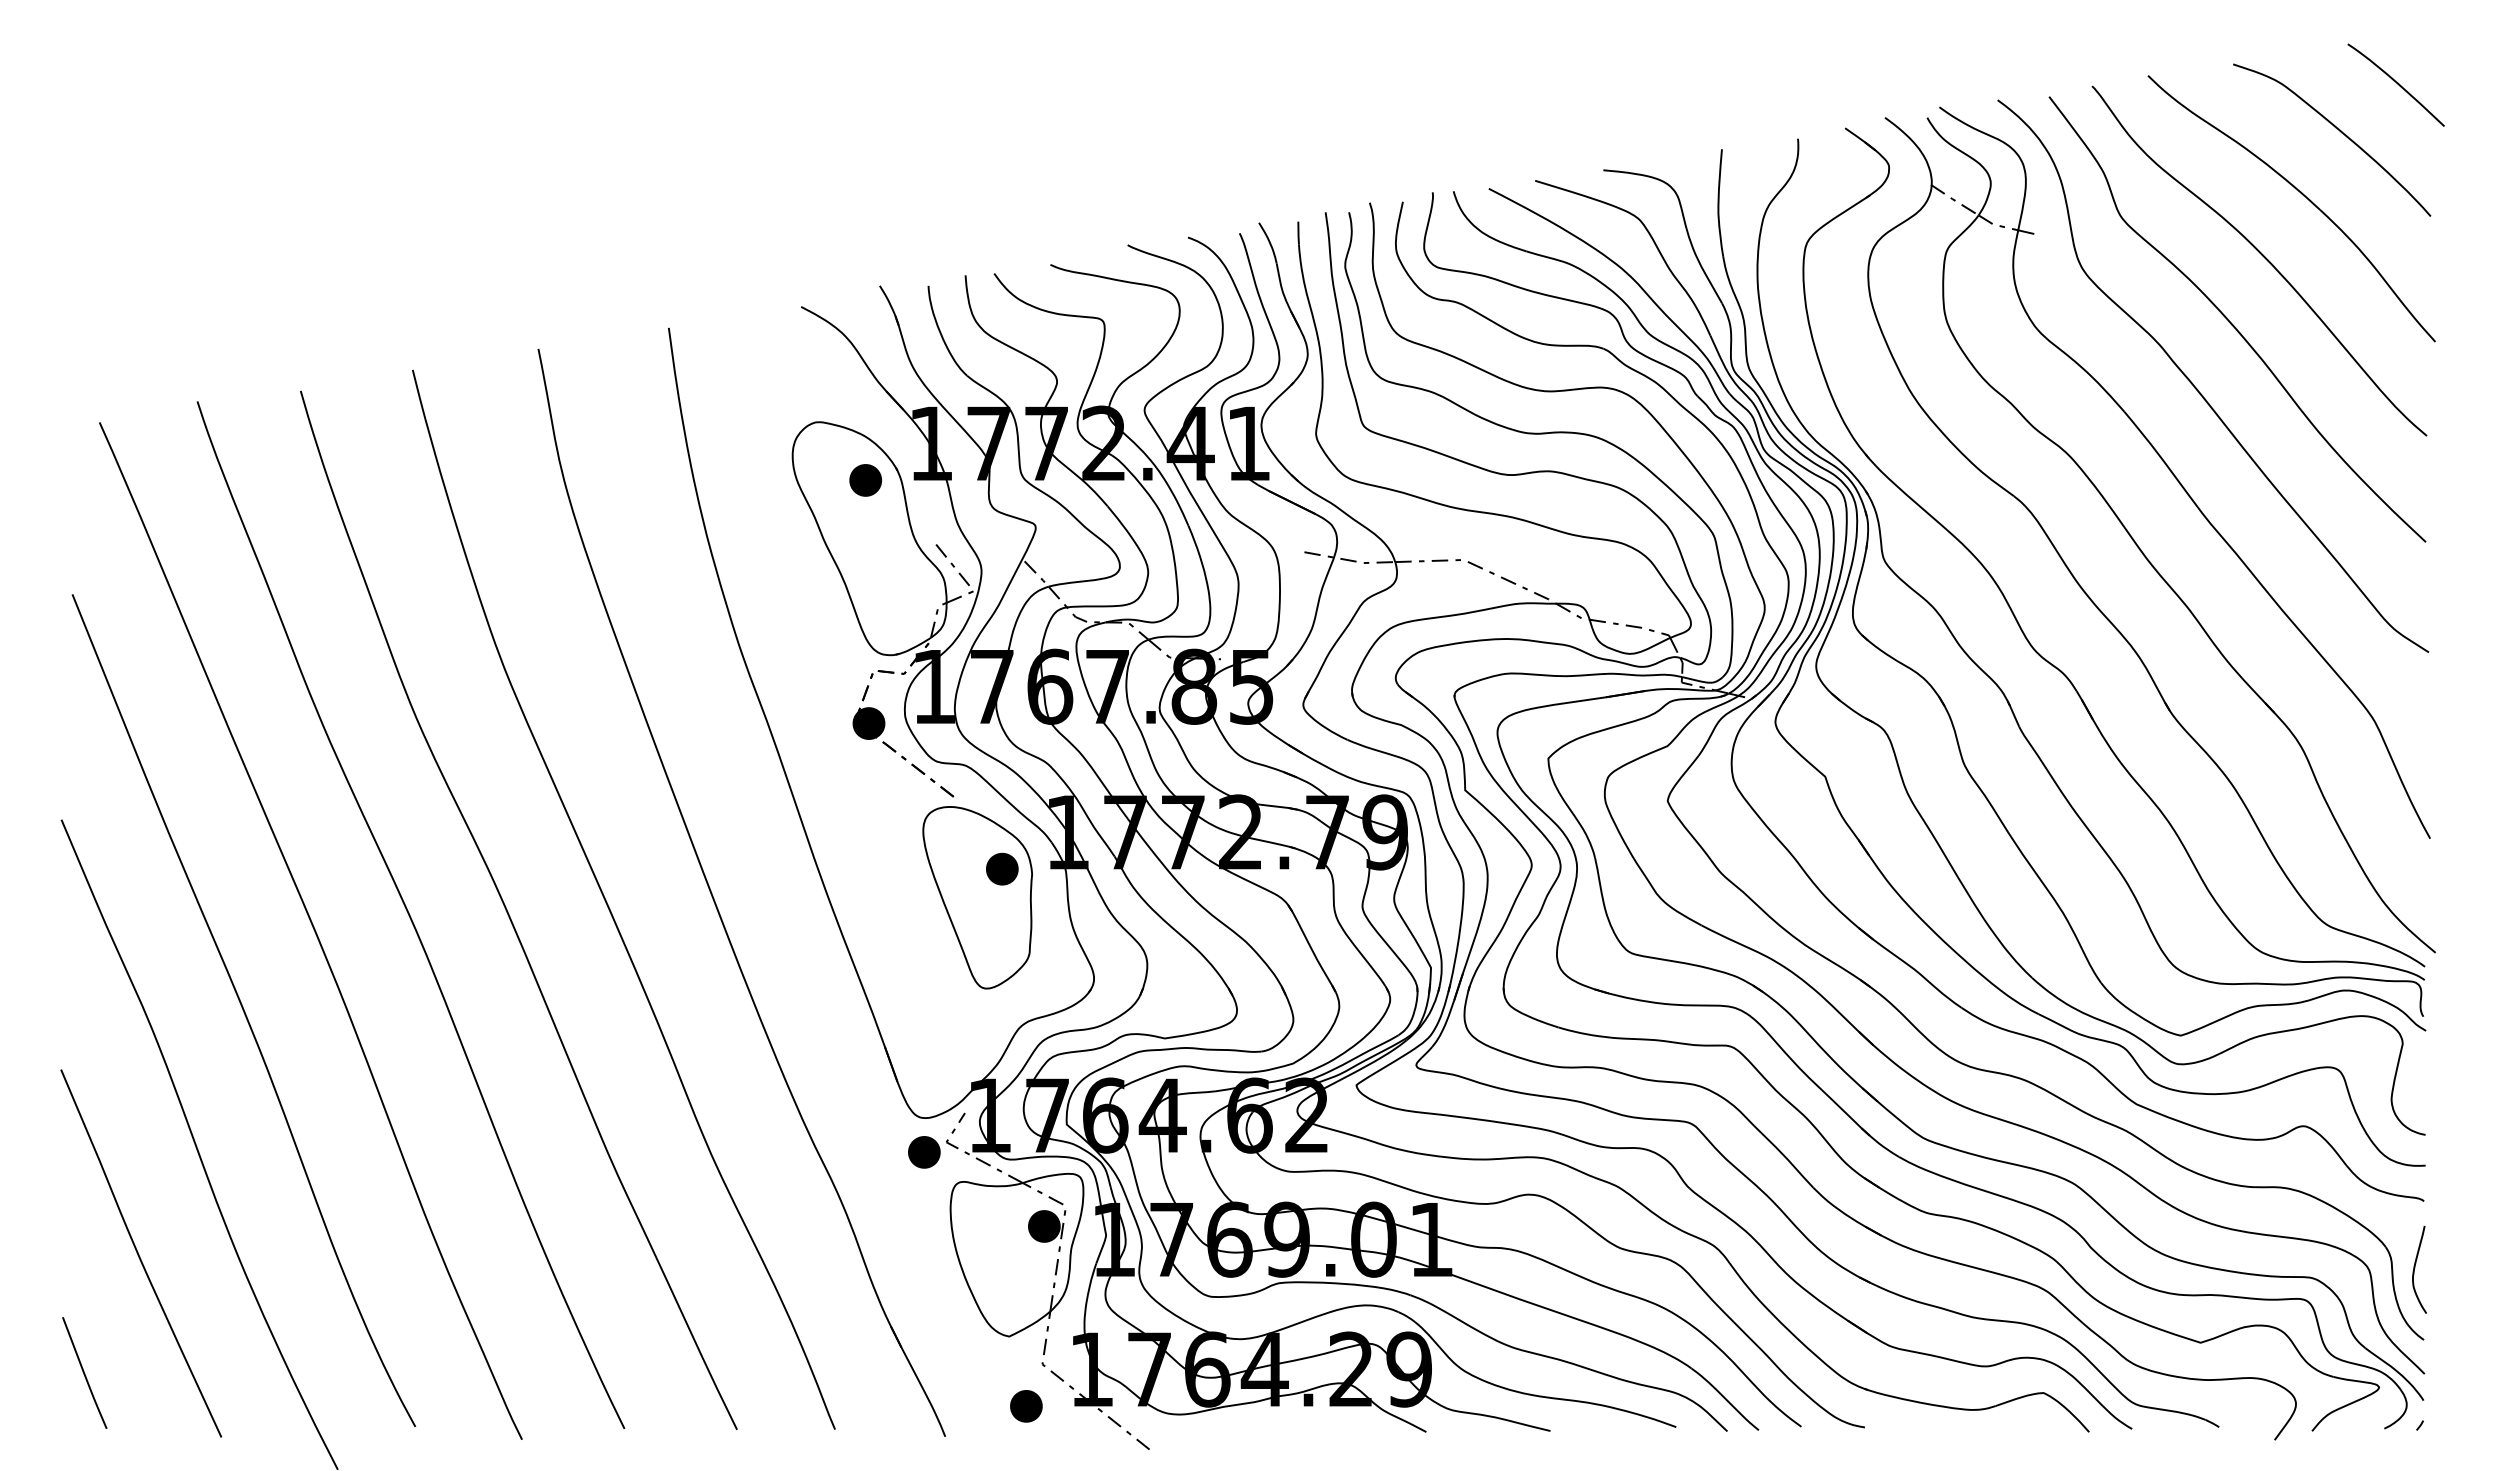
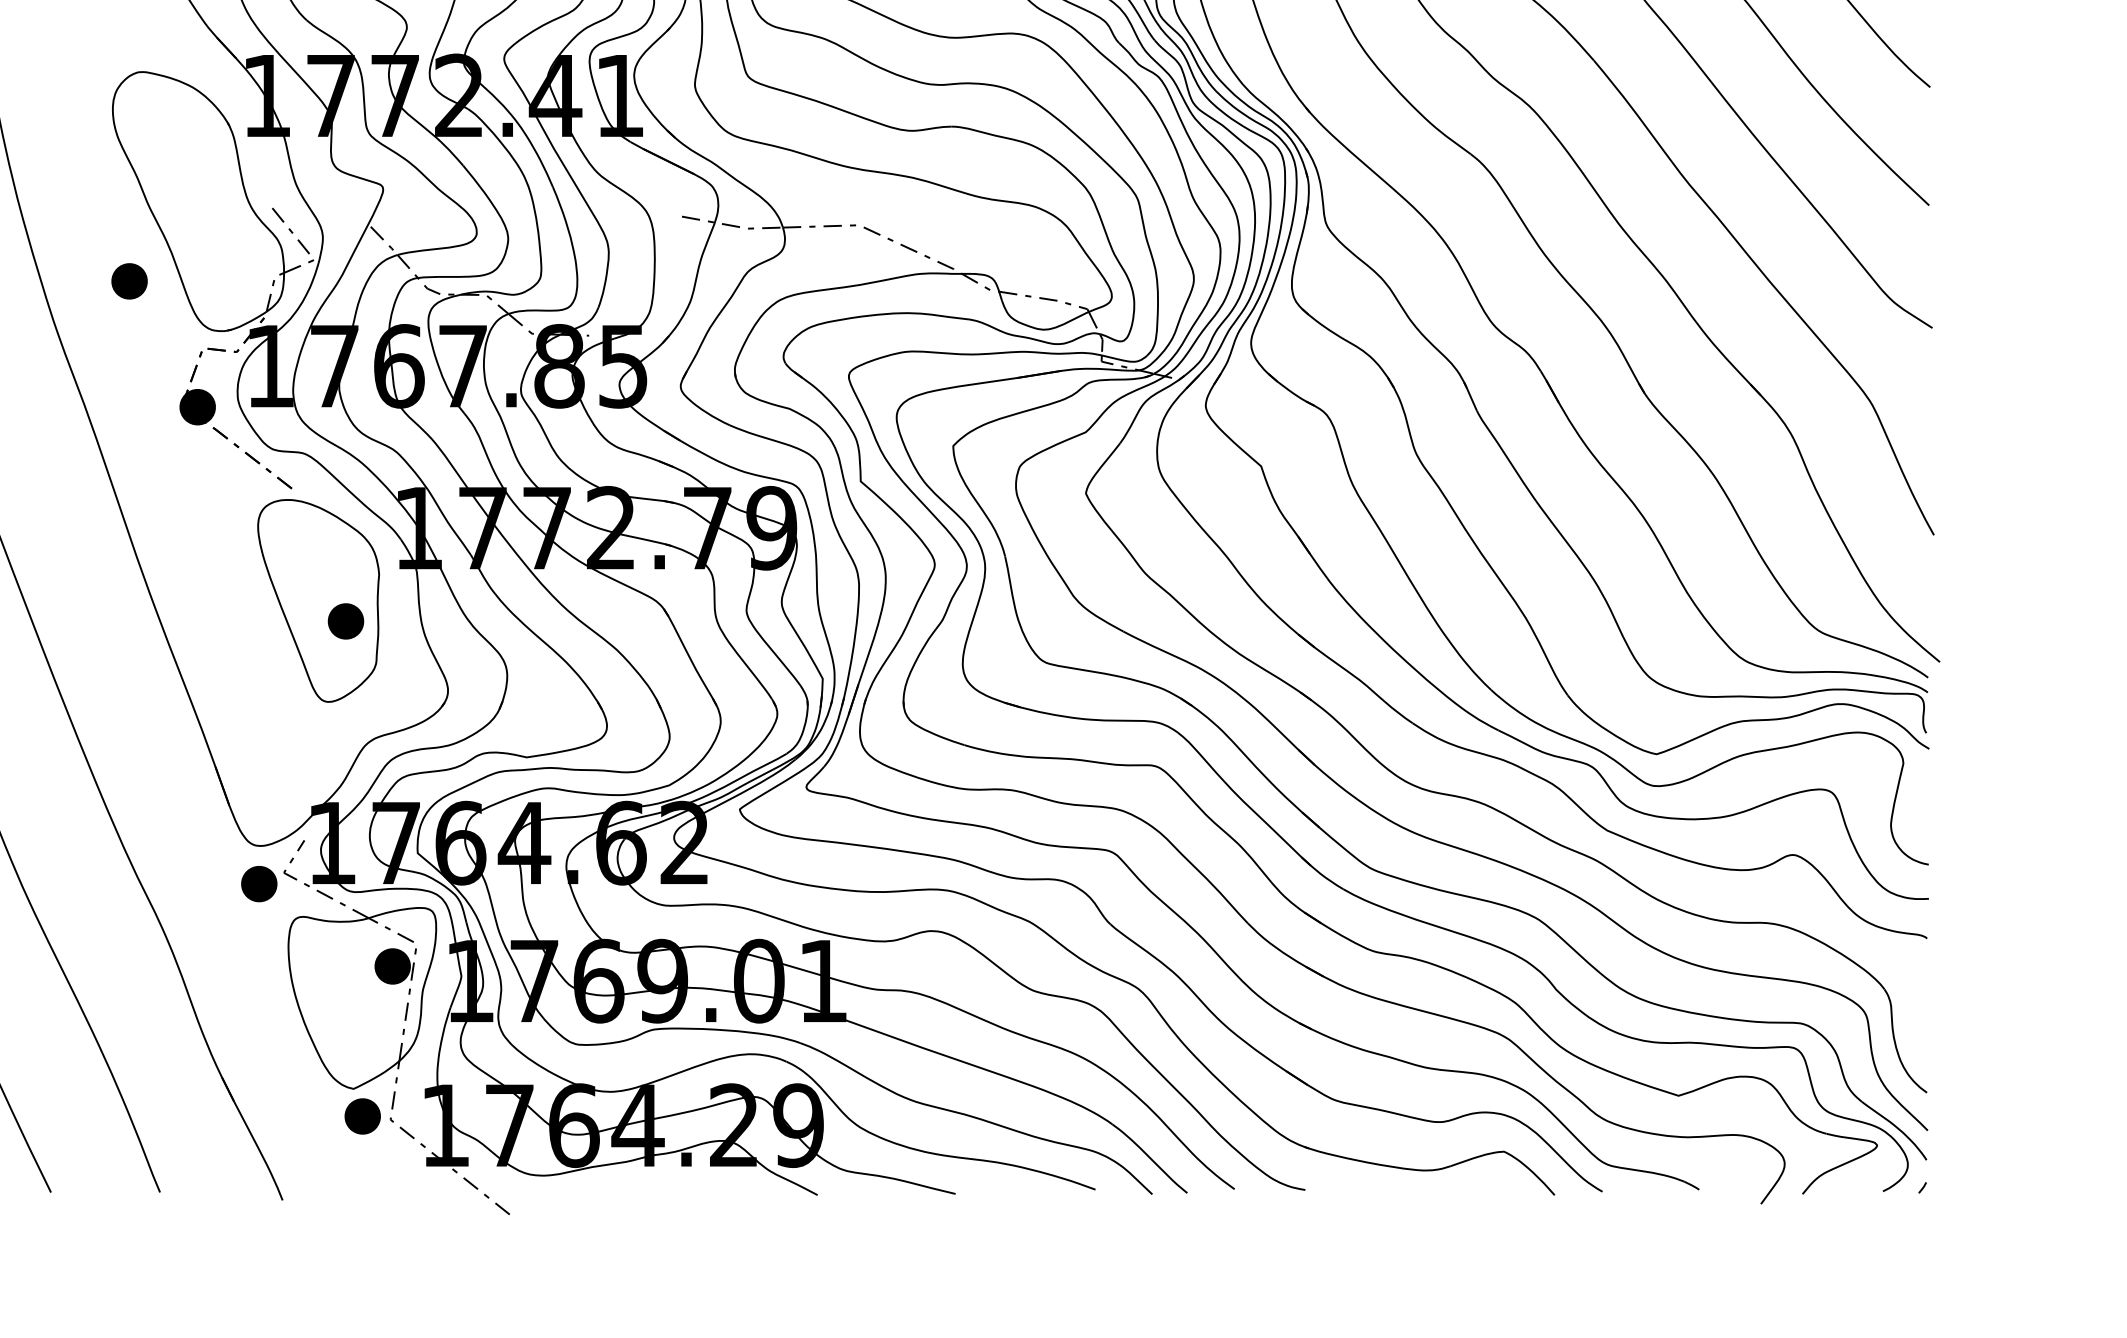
part: (865, 480) -> (129, 281), moved
part: (1002, 868) -> (346, 620), moved
curve: (2415, 1268) -> (1917, 1013), removed
part: (1026, 1406) -> (362, 1116), moved

